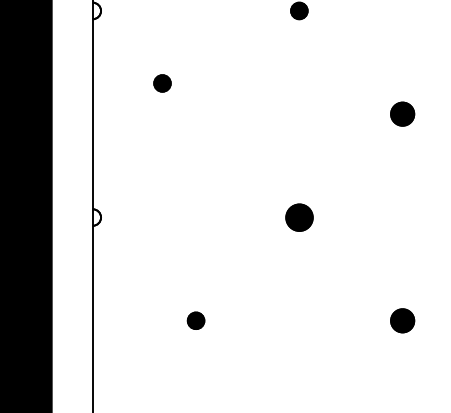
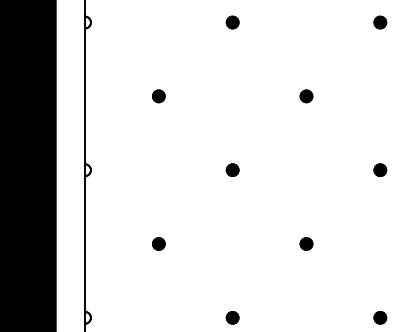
part: (162, 83) -> (158, 96), moved
part: (402, 114) -> (306, 96), size x0.71
part: (299, 216) -> (232, 169), size x0.62
part: (402, 320) -> (306, 243), size x0.71

